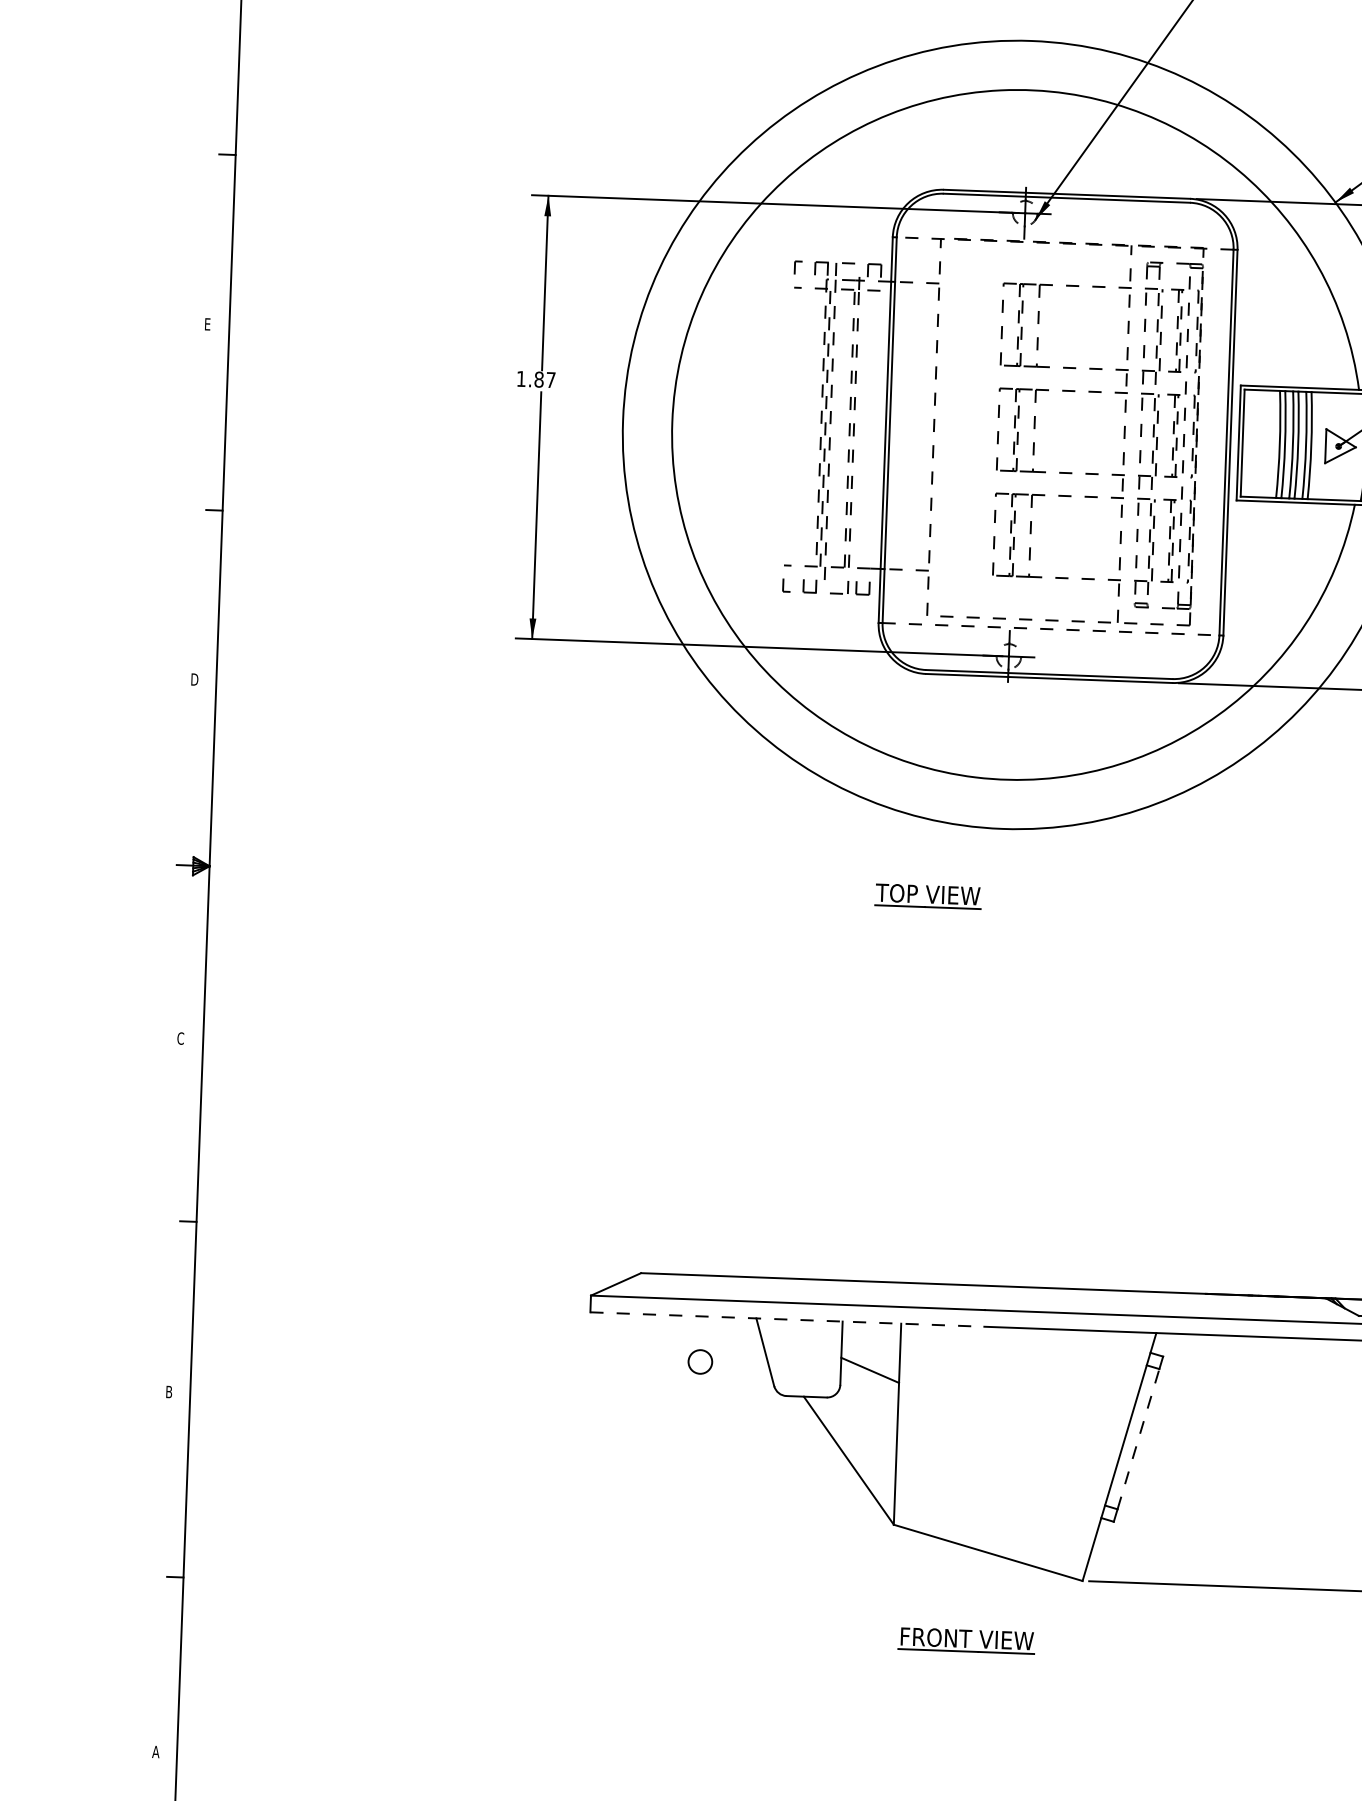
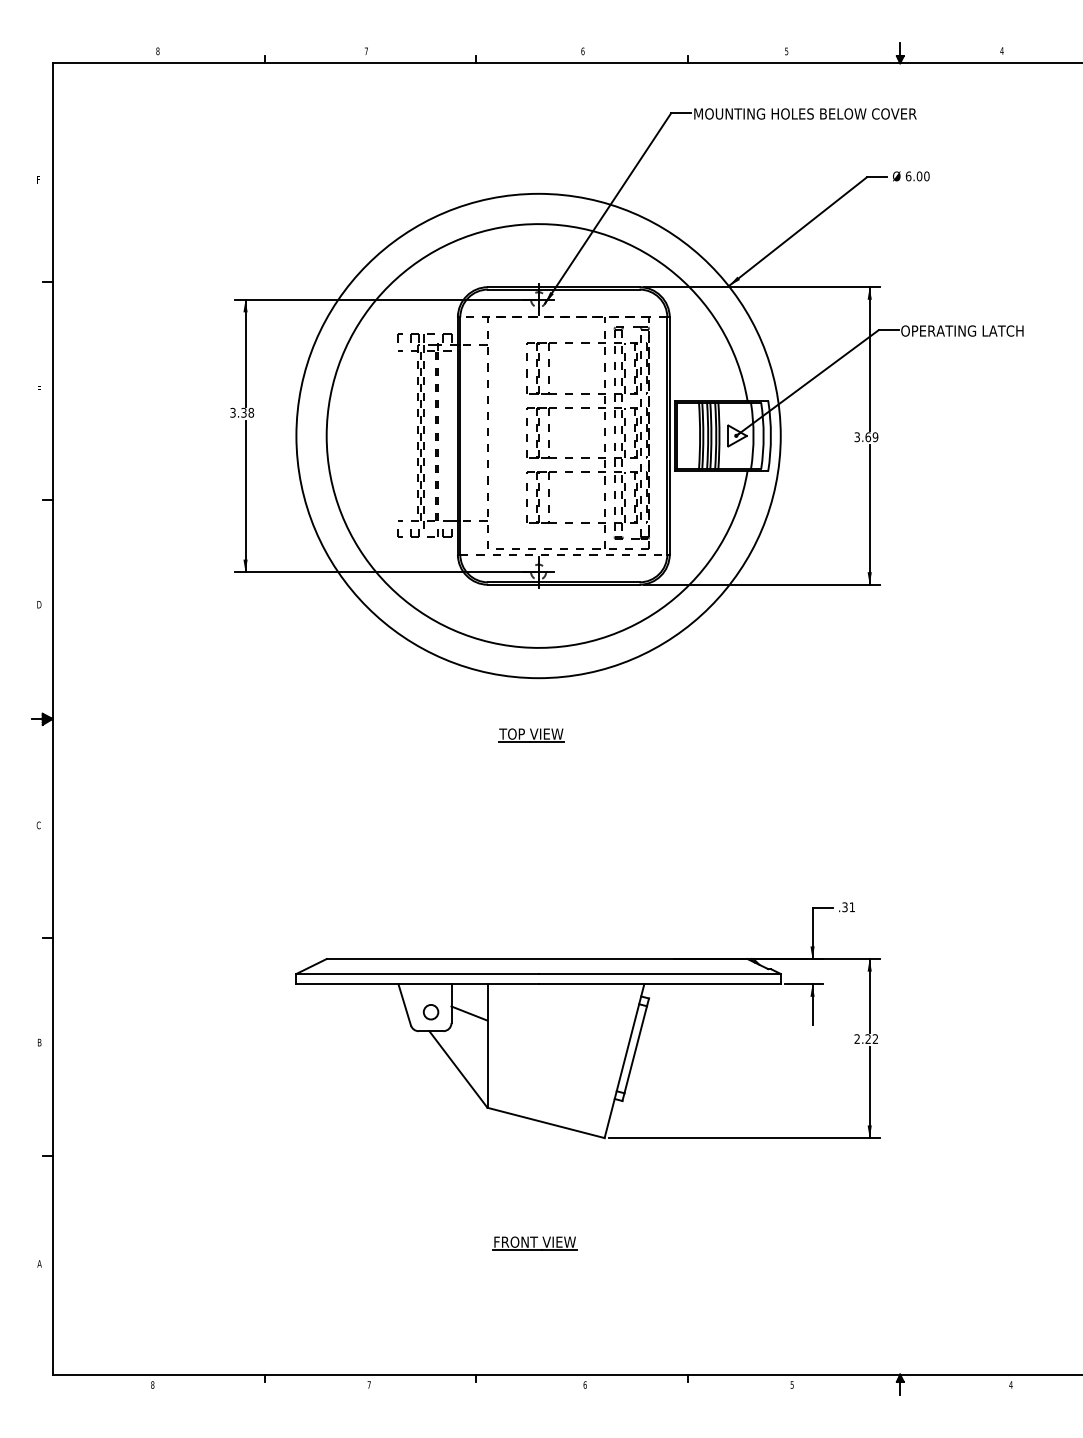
text: (536, 379) -> (242, 412), 1.87 -> 3.38
part: (928, 896) -> (531, 735), moved
line: (788, 1320) -> (418, 984), dashed -> solid
circle: (699, 1362) -> (430, 1012), moved
line: (1138, 1438) -> (635, 1049), dashed -> solid
part: (966, 1640) -> (534, 1243), moved

